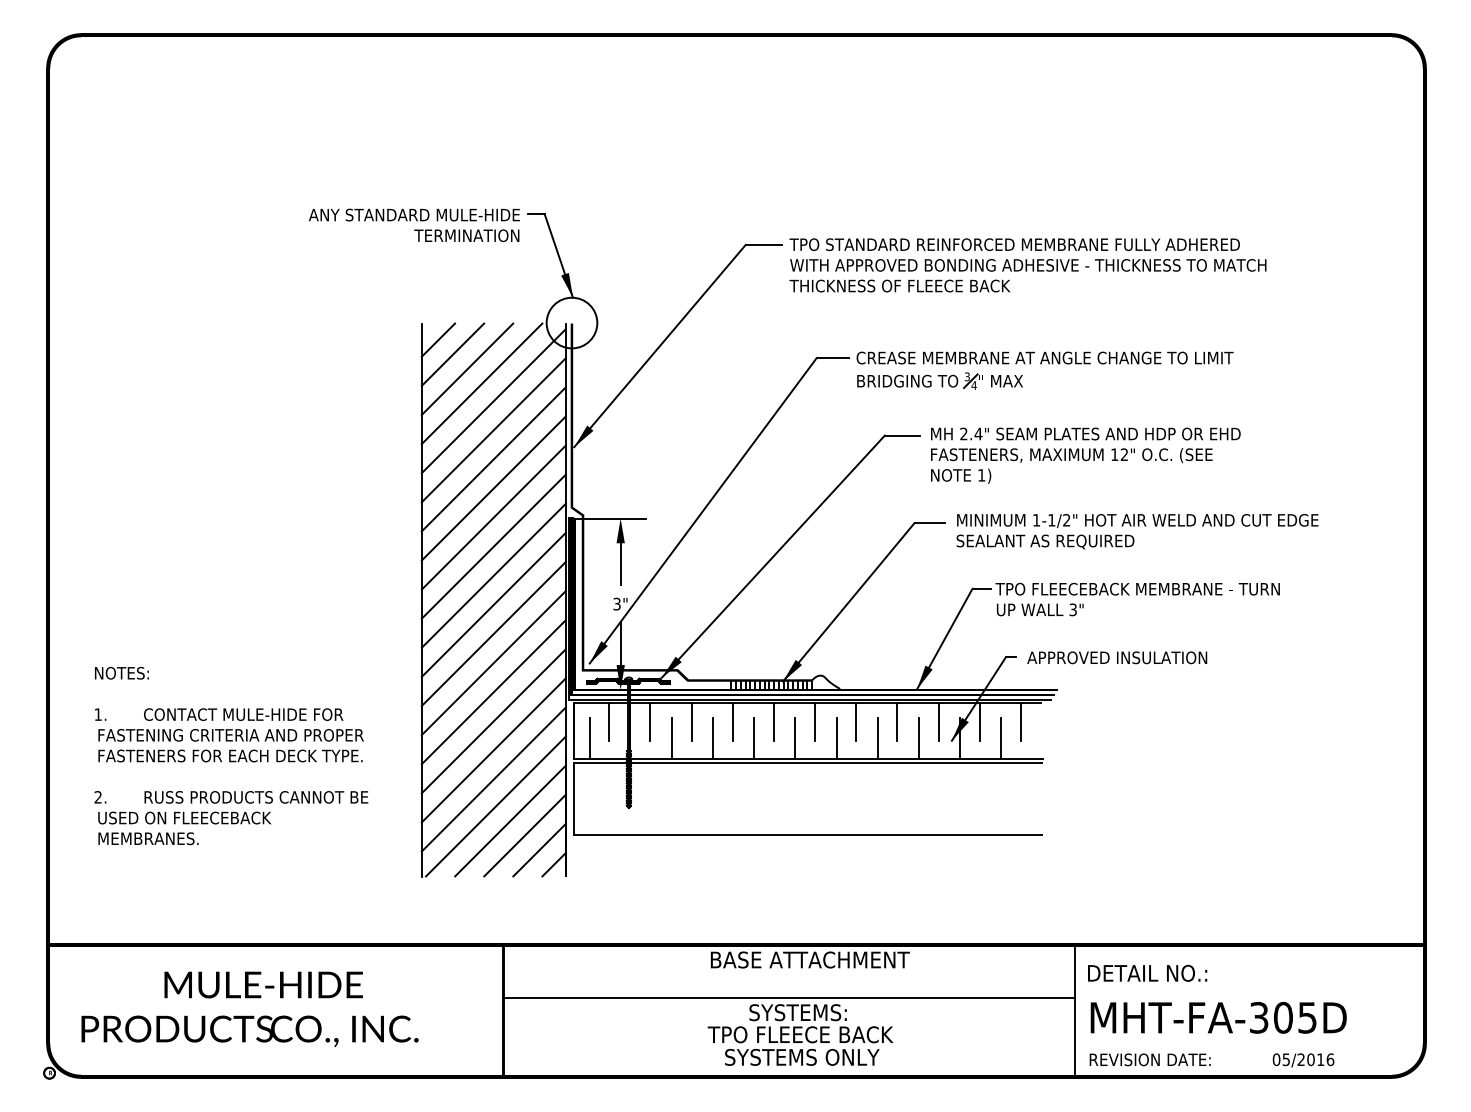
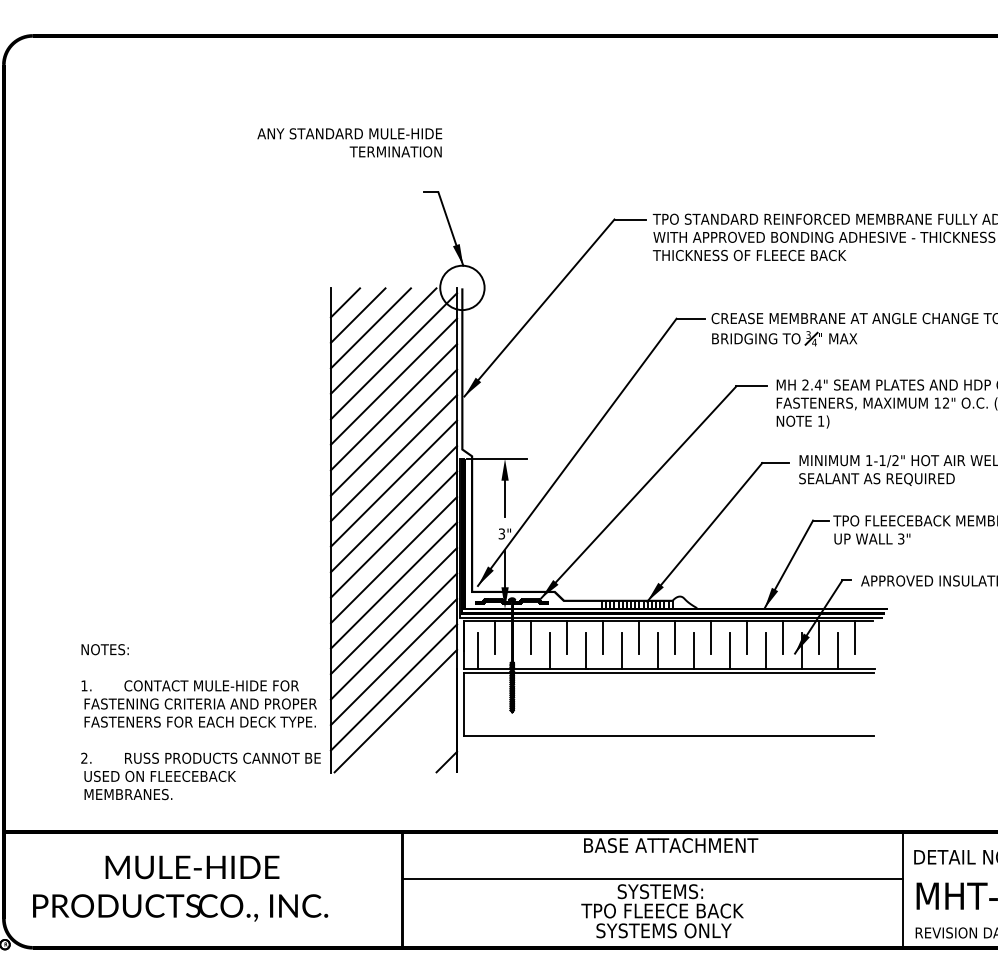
text: (414, 225) -> (349, 142), moved
text: (231, 755) -> (201, 721), moved
line: (510, 820) -> (408, 723), removed
line: (524, 835) -> (420, 736), removed
line: (539, 849) -> (433, 748), removed

